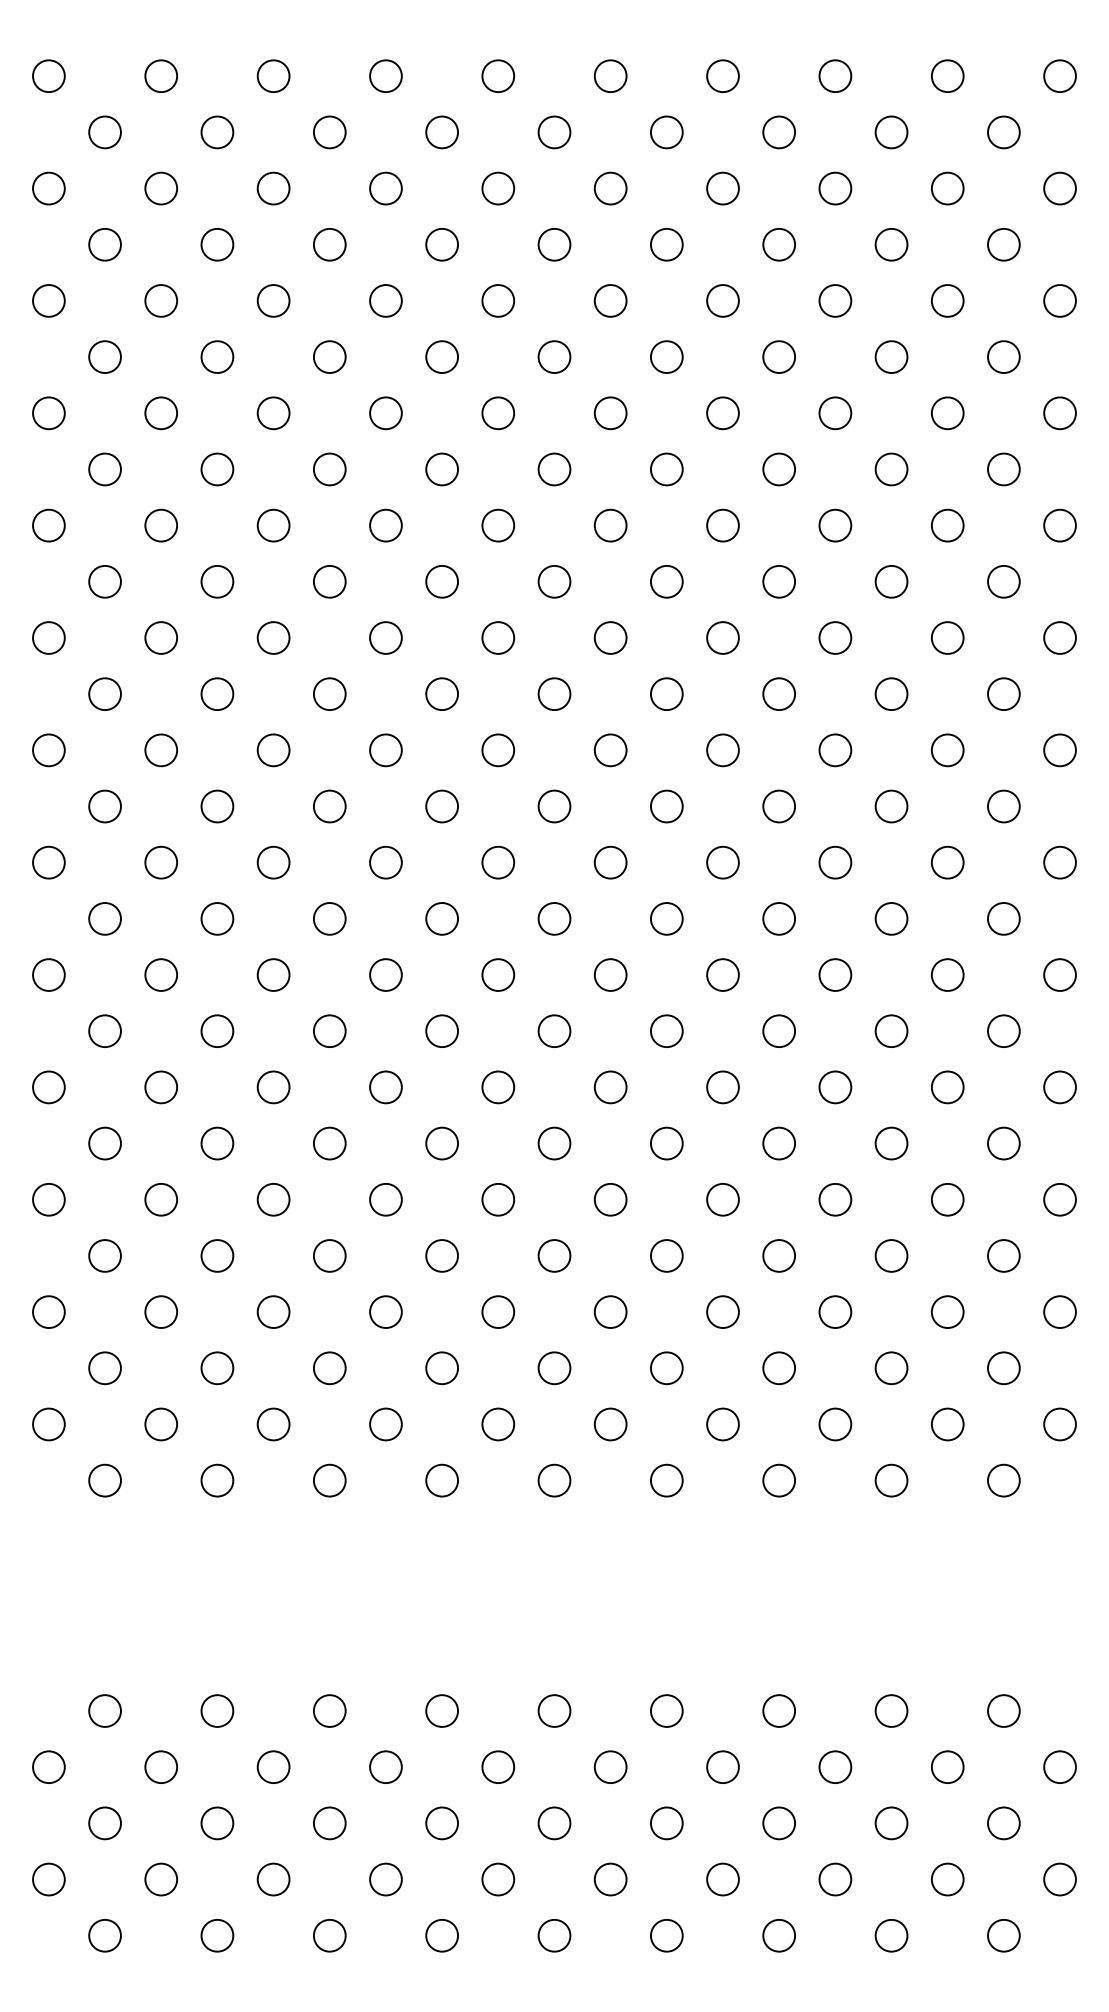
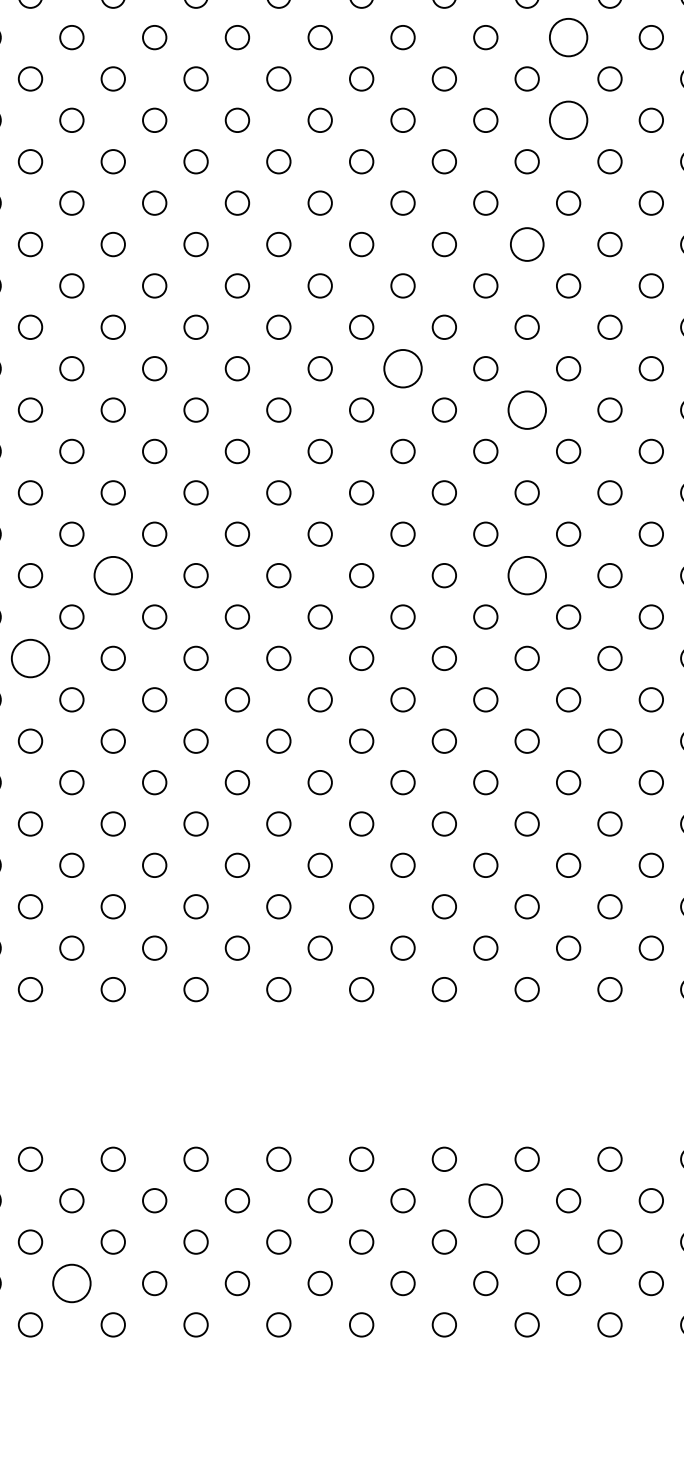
circle: (835, 188) -> (568, 37), size x1.6
circle: (835, 300) -> (568, 120), size x1.6
circle: (778, 469) -> (526, 244), size x1.4
circle: (610, 637) -> (402, 368), size x1.6
circle: (778, 693) -> (526, 409), size x1.6
circle: (217, 918) -> (113, 575), size x1.6
circle: (778, 918) -> (526, 575), size x1.6
circle: (104, 1030) -> (30, 657), size x1.6
circle: (722, 1766) -> (485, 1200), size x1.4
circle: (161, 1879) -> (72, 1283), size x1.6

